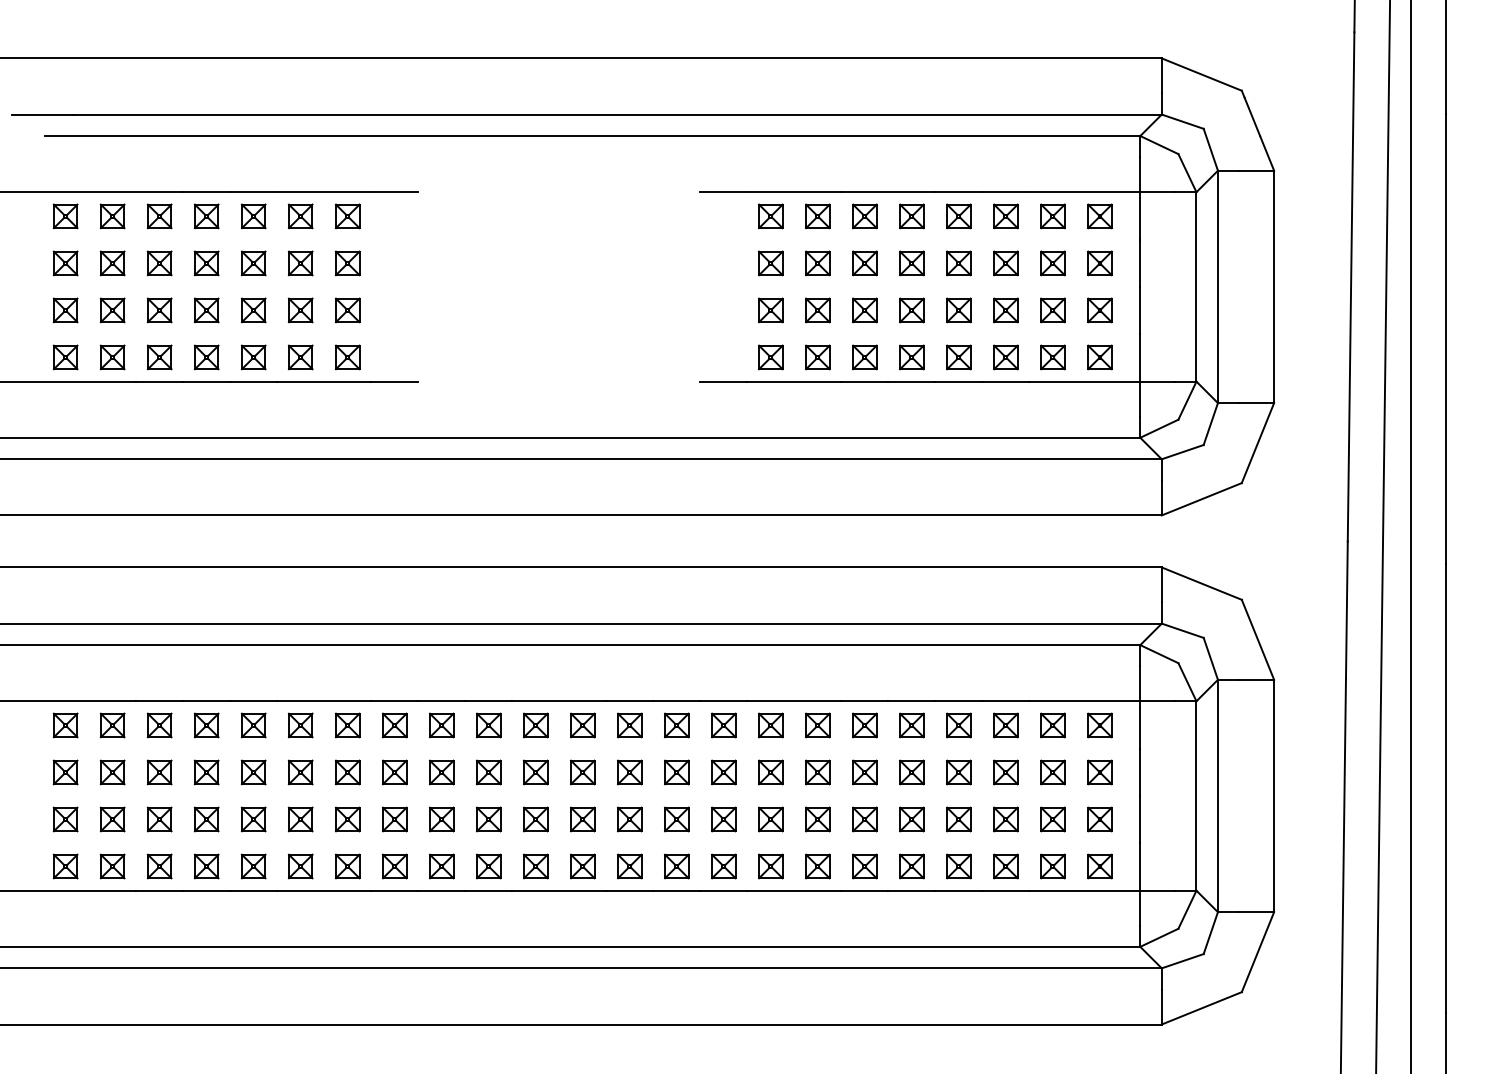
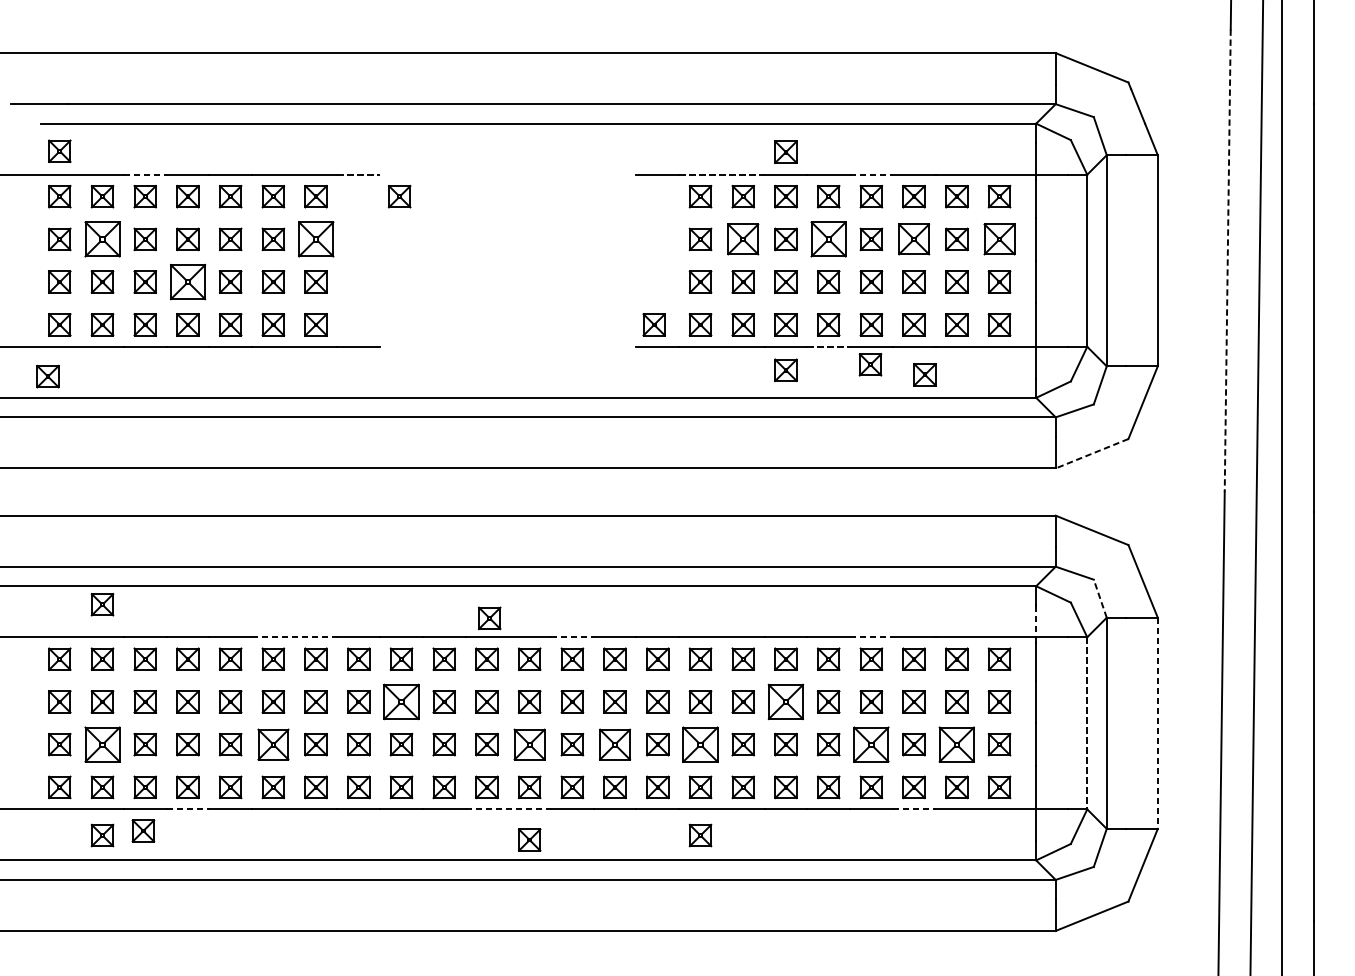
part: (65, 166) -> (59, 151), added
part: (864, 167) -> (785, 152), added
line: (159, 192) -> (145, 174), solid -> dashed
line: (394, 192) -> (358, 174), solid -> dashed
line: (794, 192) -> (722, 174), solid -> dashed
line: (958, 192) -> (871, 174), solid -> dashed
part: (439, 216) -> (399, 196), added
part: (112, 263) -> (102, 239), size x1.6
part: (347, 263) -> (315, 239), size x1.6
part: (817, 263) -> (742, 239), size x1.4
part: (911, 263) -> (828, 239), size x1.6
part: (1005, 263) -> (913, 239), size x1.4
part: (1099, 263) -> (999, 239), size x1.4
line: (1351, 286) -> (1228, 260), solid -> dashed
part: (206, 310) -> (187, 282), size x1.6
part: (719, 357) -> (653, 324), added
line: (911, 381) -> (828, 346), solid -> dashed
part: (957, 401) -> (870, 364), added
part: (864, 407) -> (785, 370), added
part: (1017, 412) -> (924, 374), added
part: (52, 414) -> (47, 376), added
line: (1201, 499) -> (1091, 453), solid -> dashed
line: (1210, 658) -> (1099, 598), solid -> dashed
part: (112, 665) -> (102, 604), added
part: (538, 680) -> (489, 618), added
line: (1140, 684) -> (1036, 622), solid -> dashed
line: (324, 701) -> (294, 637), solid -> dashed
line: (629, 701) -> (572, 637), solid -> dashed
line: (958, 701) -> (871, 637), solid -> dashed
part: (441, 772) -> (401, 701), size x1.6
part: (864, 772) -> (785, 701), size x1.6
line: (1196, 795) -> (1087, 722), solid -> dashed
line: (1274, 796) -> (1158, 723), solid -> dashed
part: (112, 819) -> (102, 744), size x1.6
part: (300, 819) -> (273, 744), size x1.4
part: (582, 819) -> (529, 744), size x1.4
part: (676, 819) -> (614, 744), size x1.4
part: (770, 819) -> (700, 744), size x1.6
part: (958, 819) -> (871, 744), size x1.6
part: (1052, 819) -> (956, 744), size x1.6
line: (206, 890) -> (187, 809), solid -> dashed
line: (559, 890) -> (508, 809), solid -> dashed
line: (1005, 890) -> (913, 809), solid -> dashed
part: (157, 914) -> (143, 830), added
part: (112, 919) -> (102, 835), added
part: (770, 919) -> (700, 835), added
part: (582, 924) -> (529, 840), added

